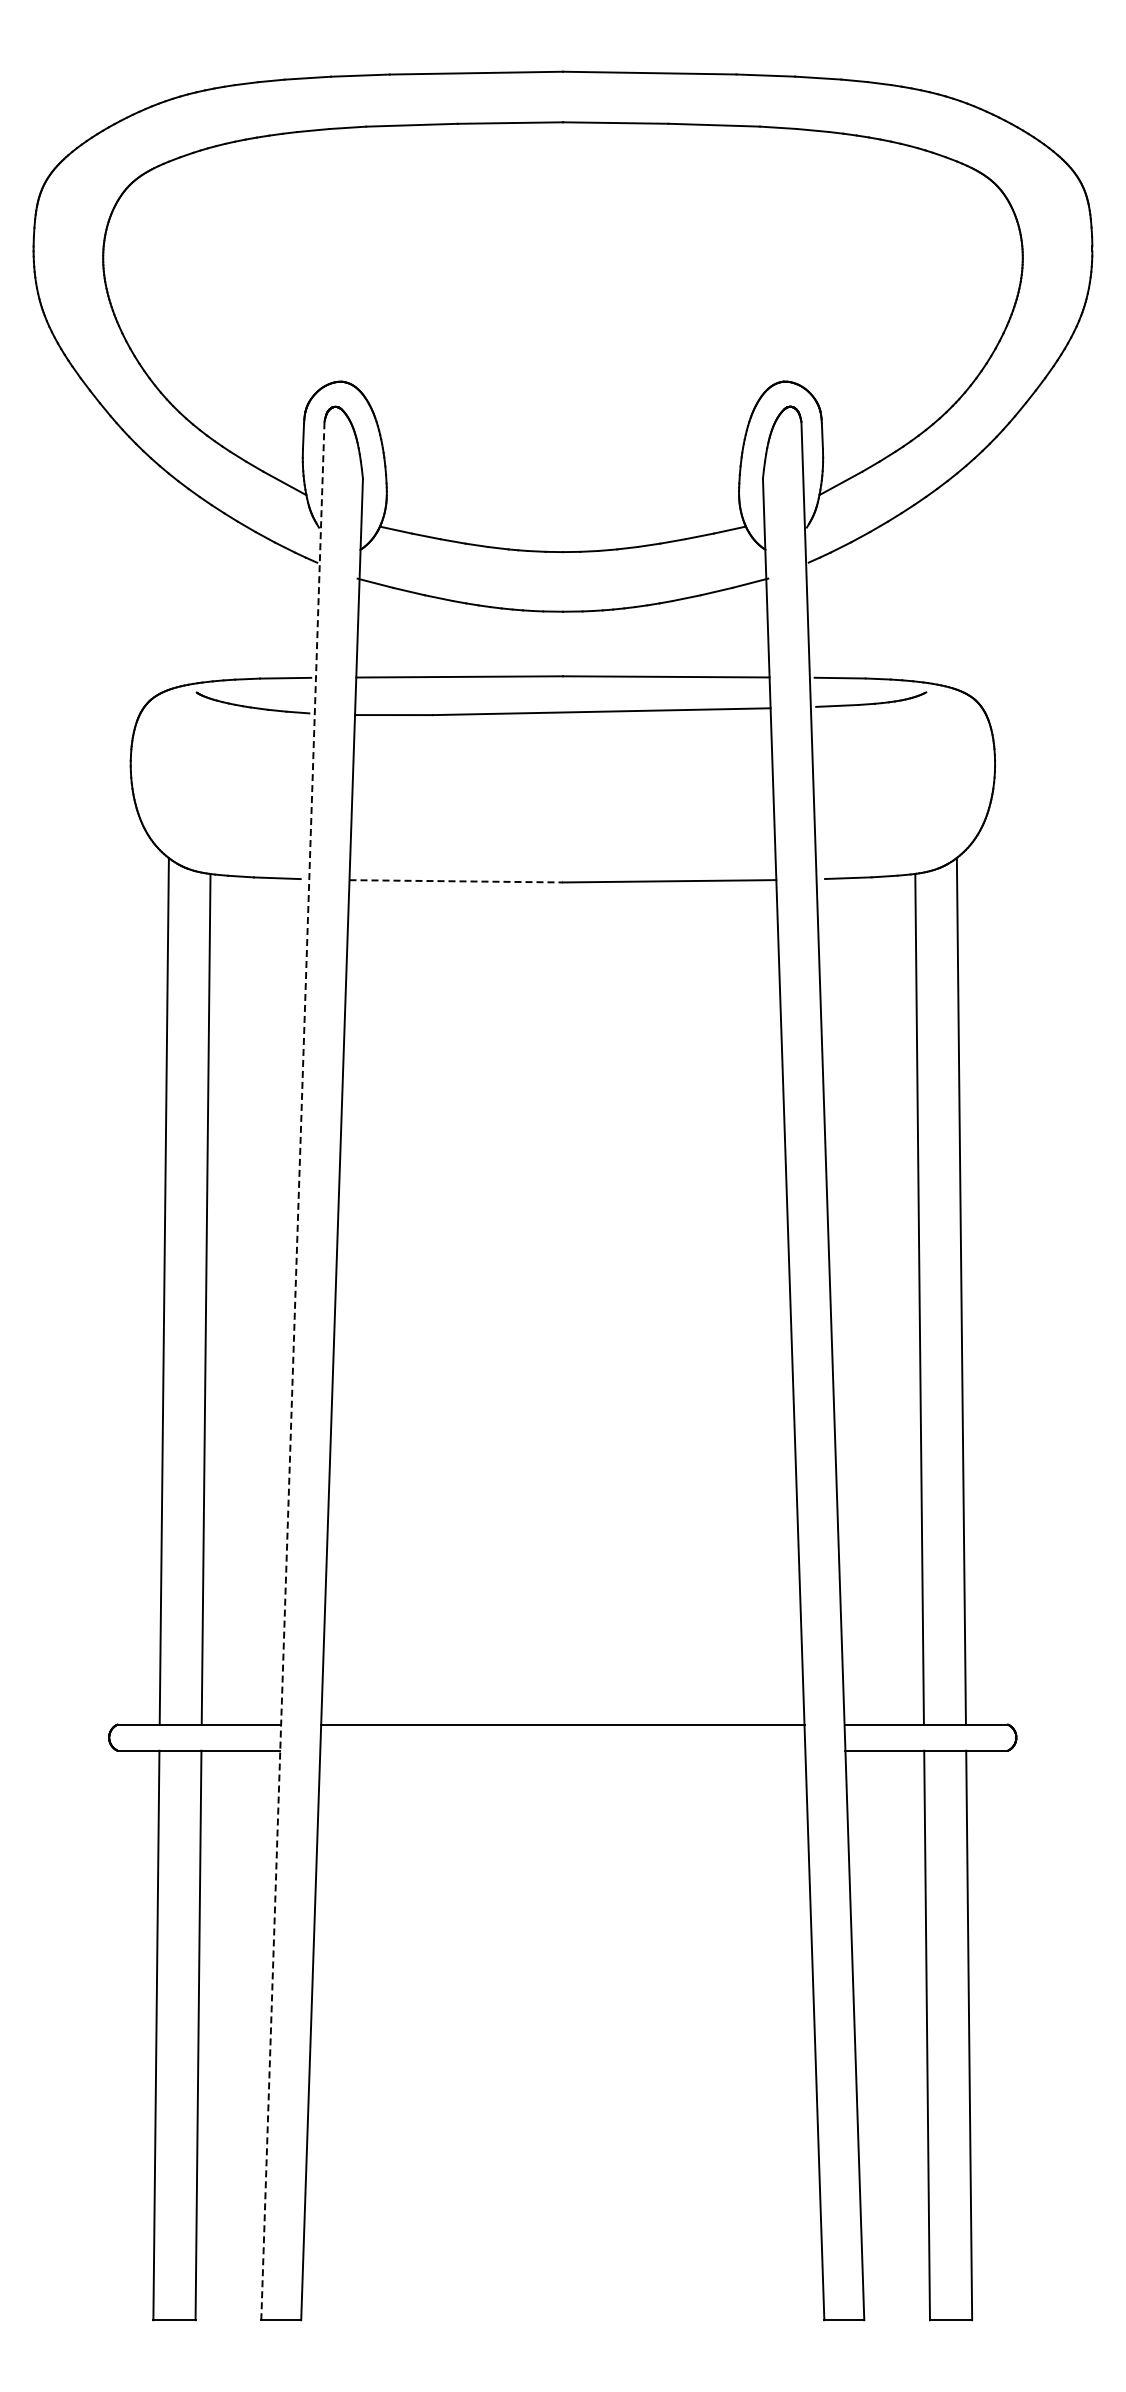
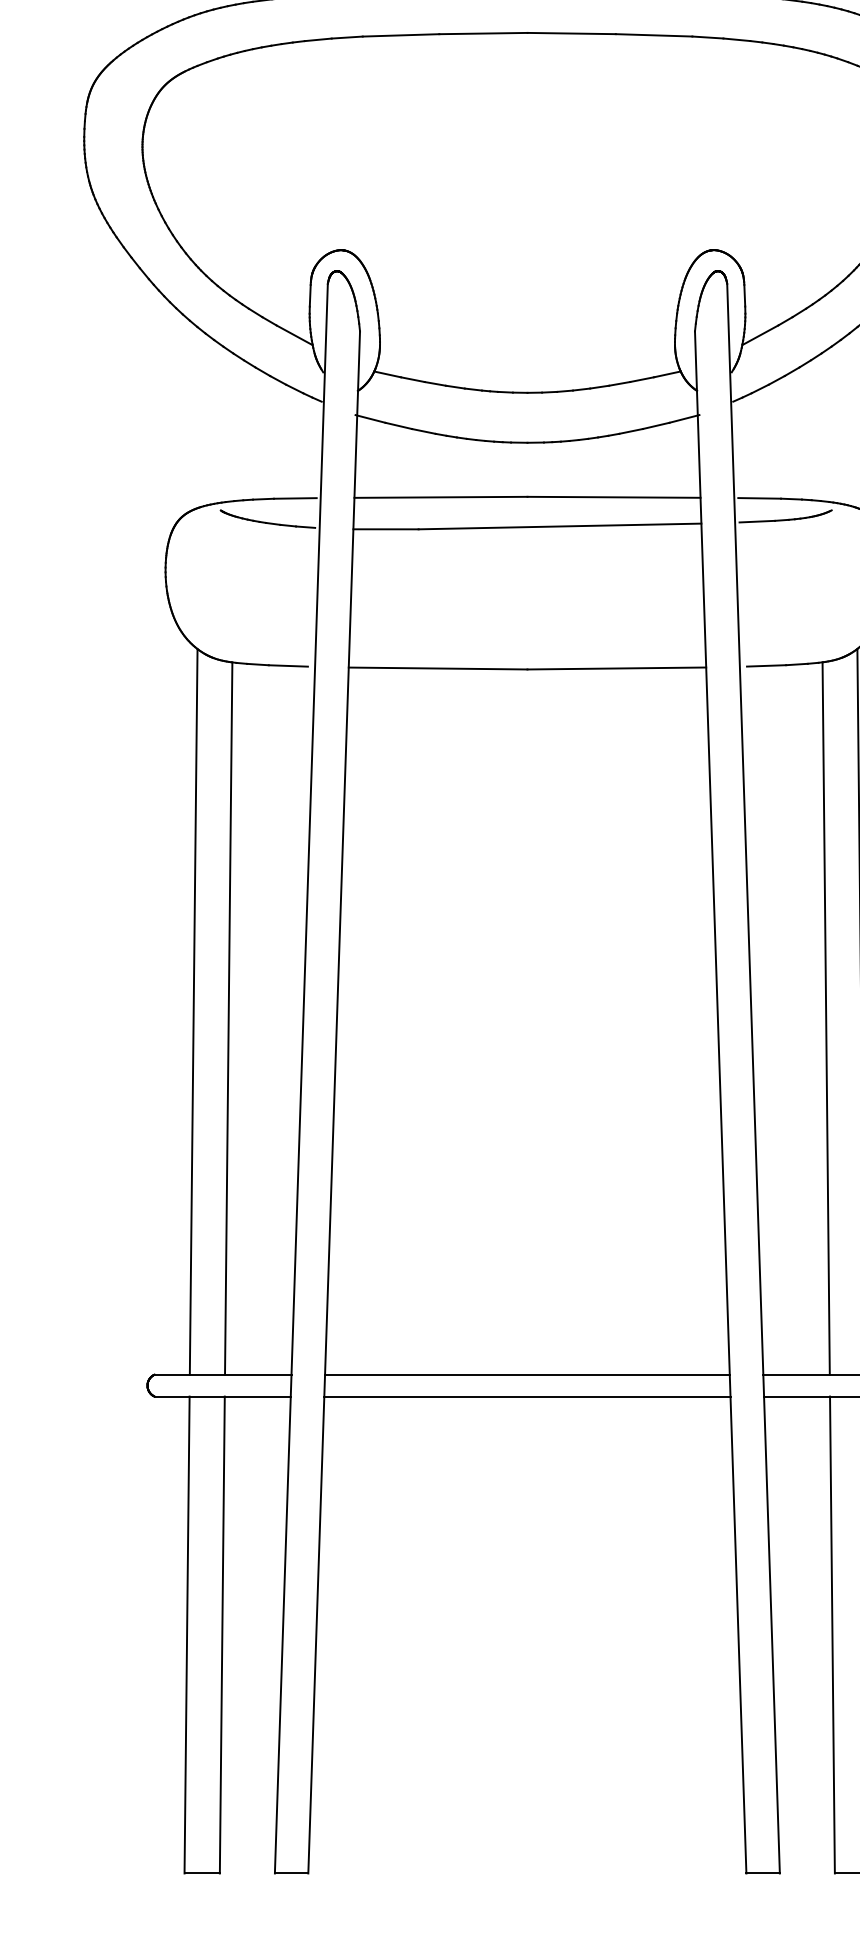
line: (456, 881) -> (438, 668), dashed -> solid
line: (292, 1371) -> (301, 1079), dashed -> solid
line: (562, 1750) -> (527, 1396), added

